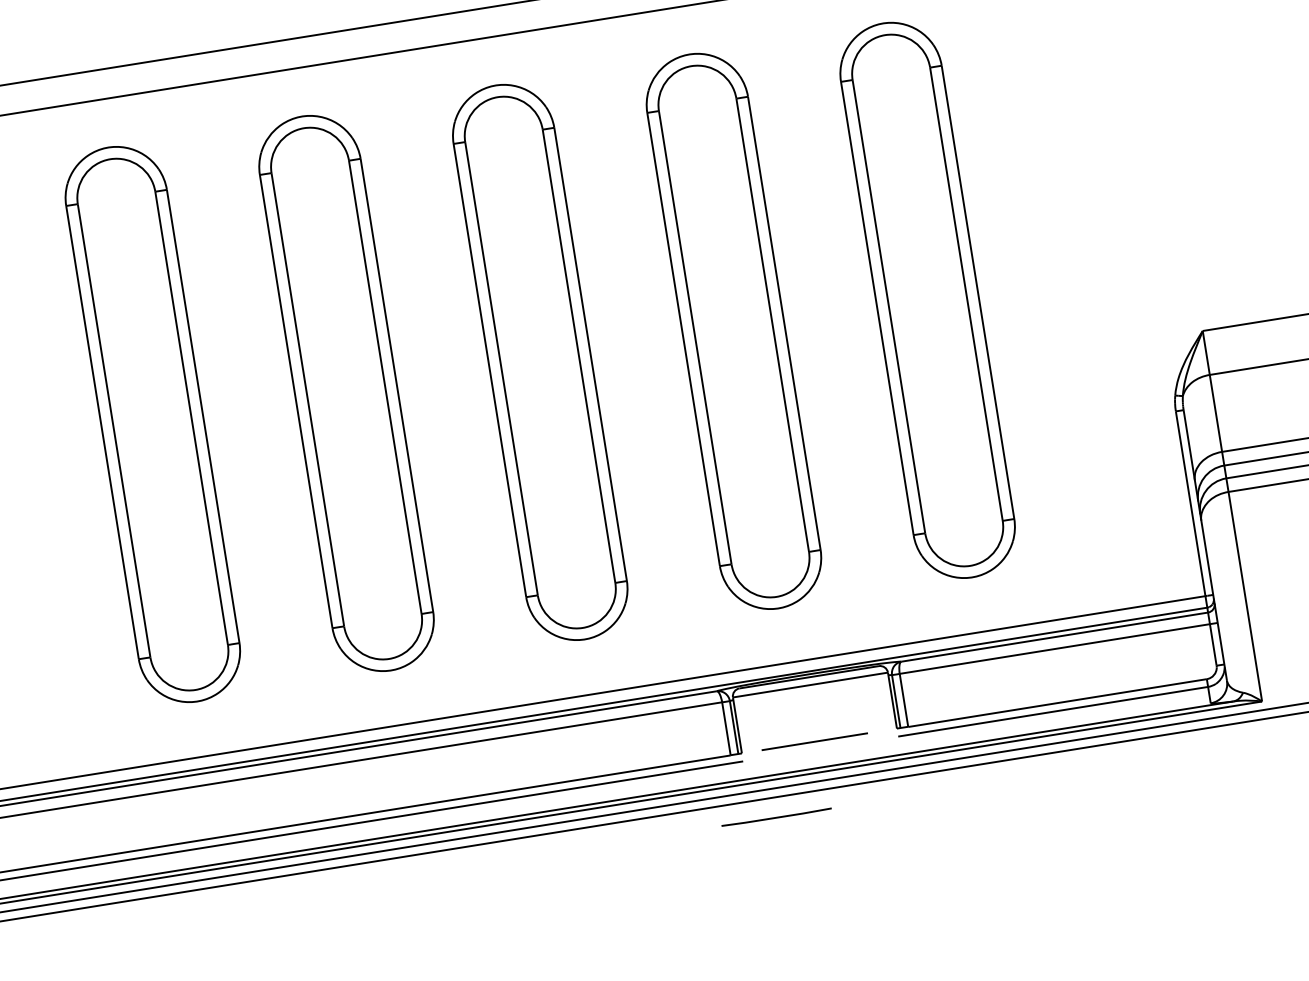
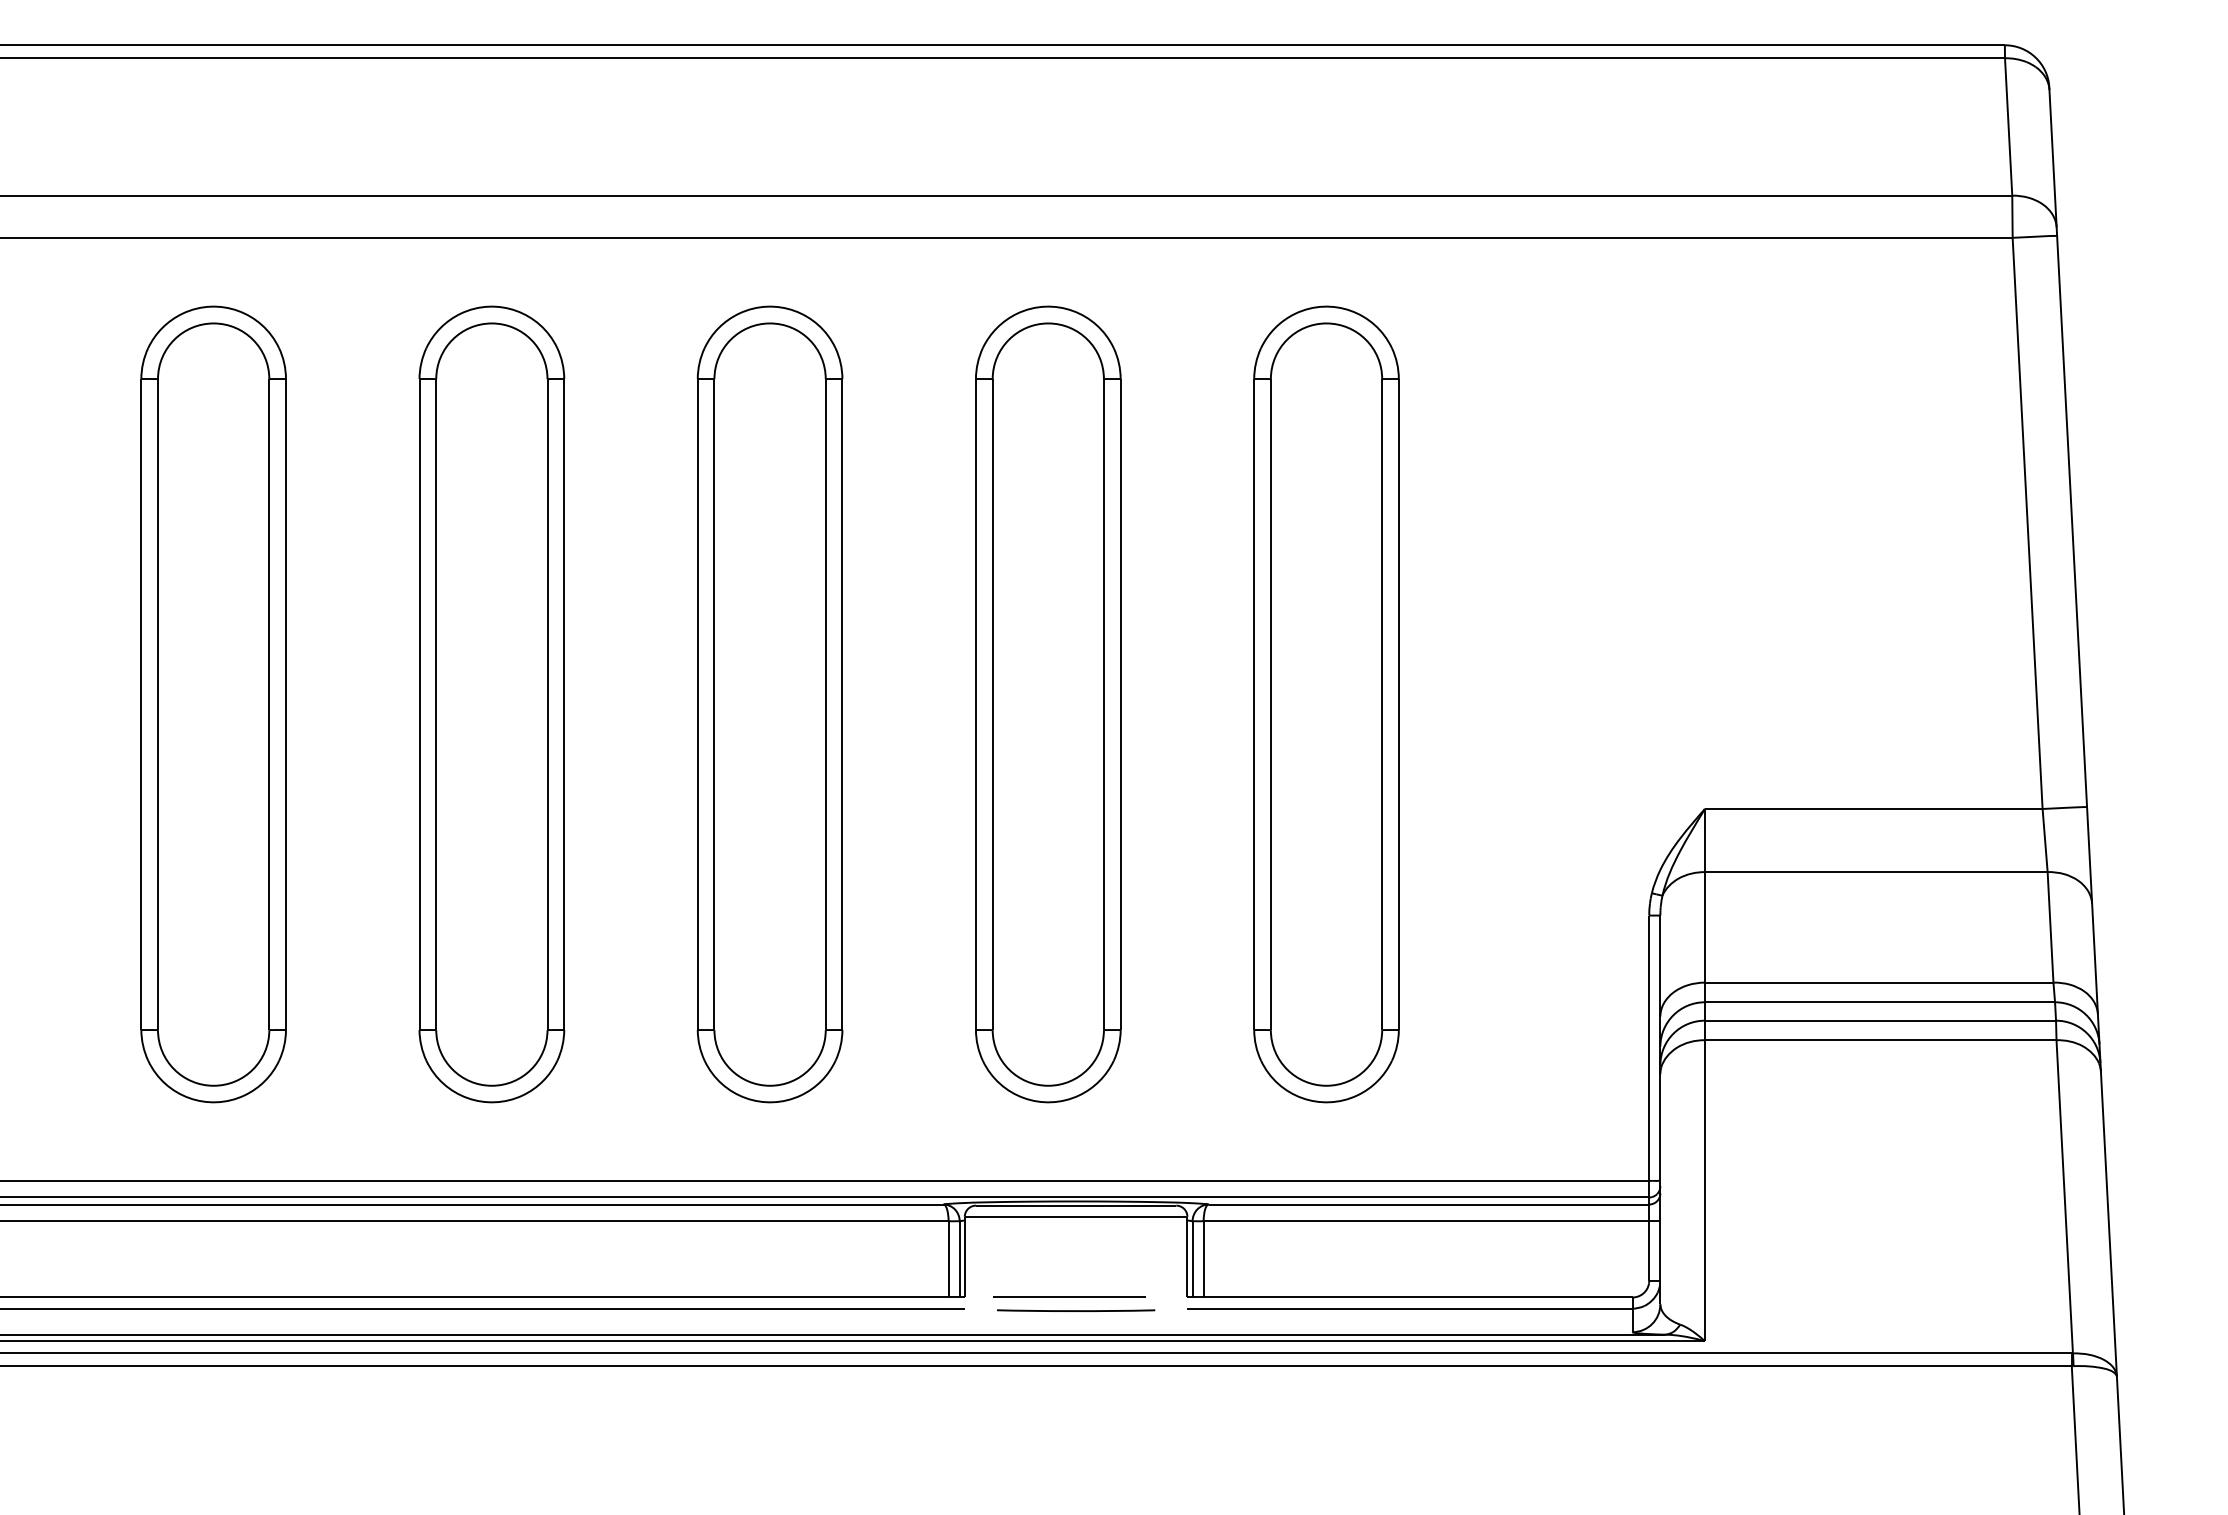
line: (776, 817) -> (1076, 1310), moved

